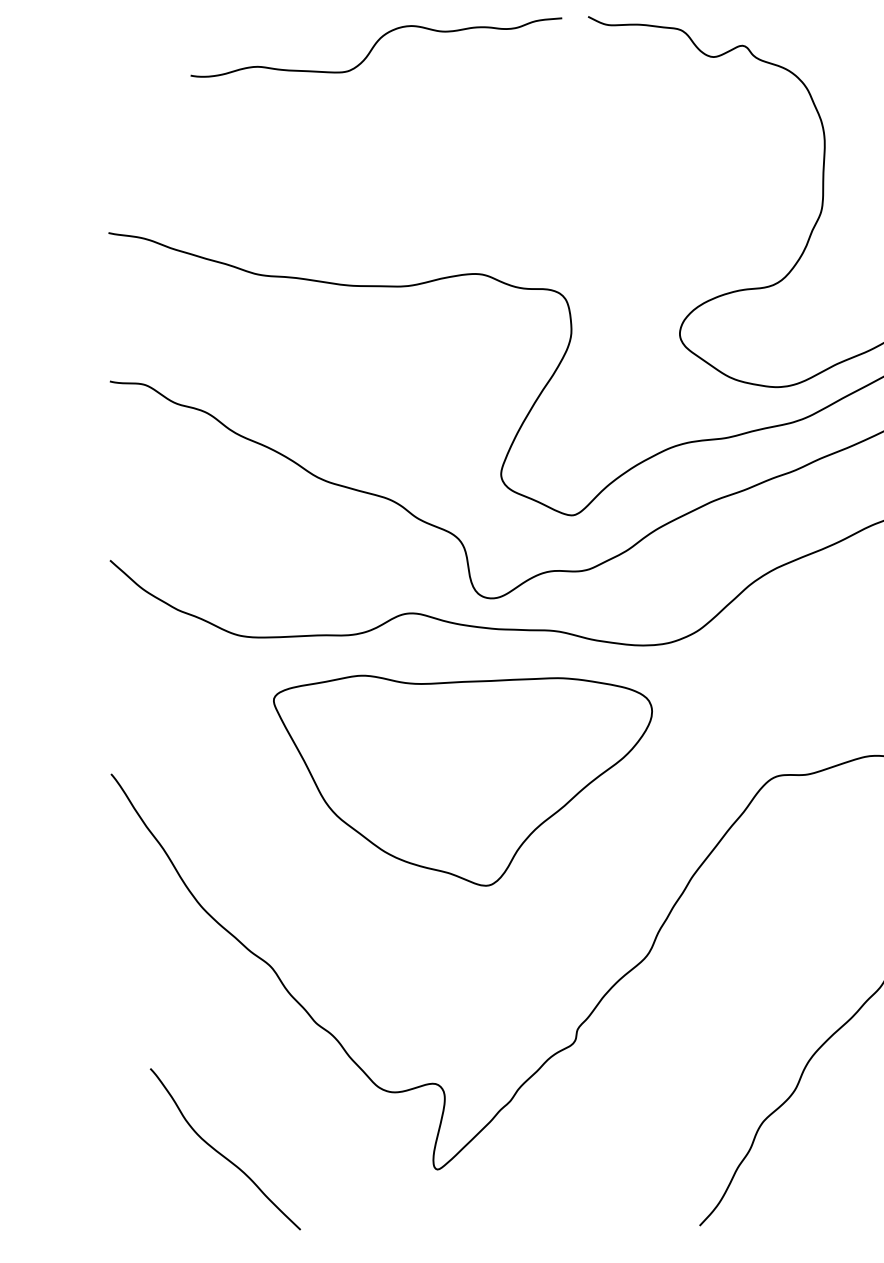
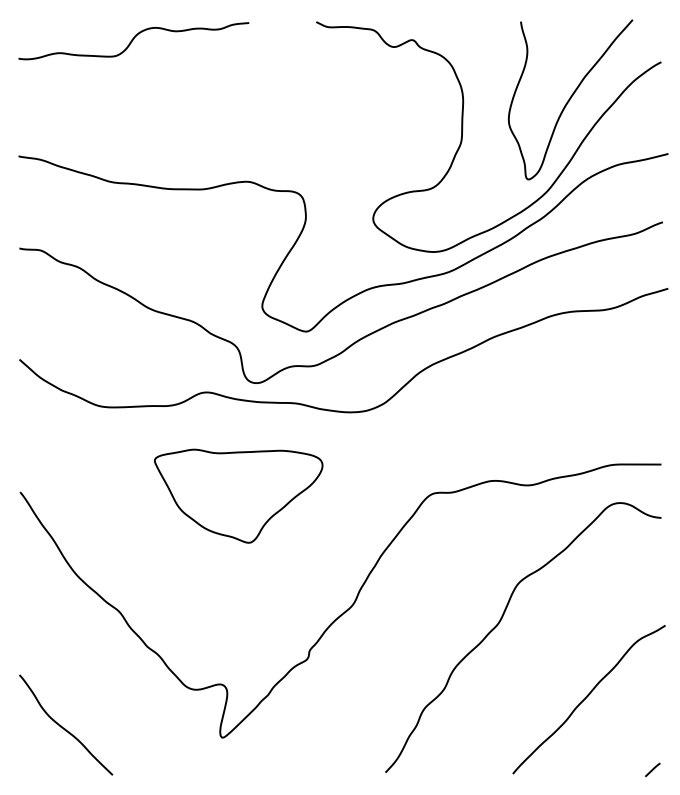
curve: (375, 46) -> (133, 40), moved
part: (462, 779) -> (238, 495), size x0.71
curve: (224, 1154) -> (65, 728), moved

